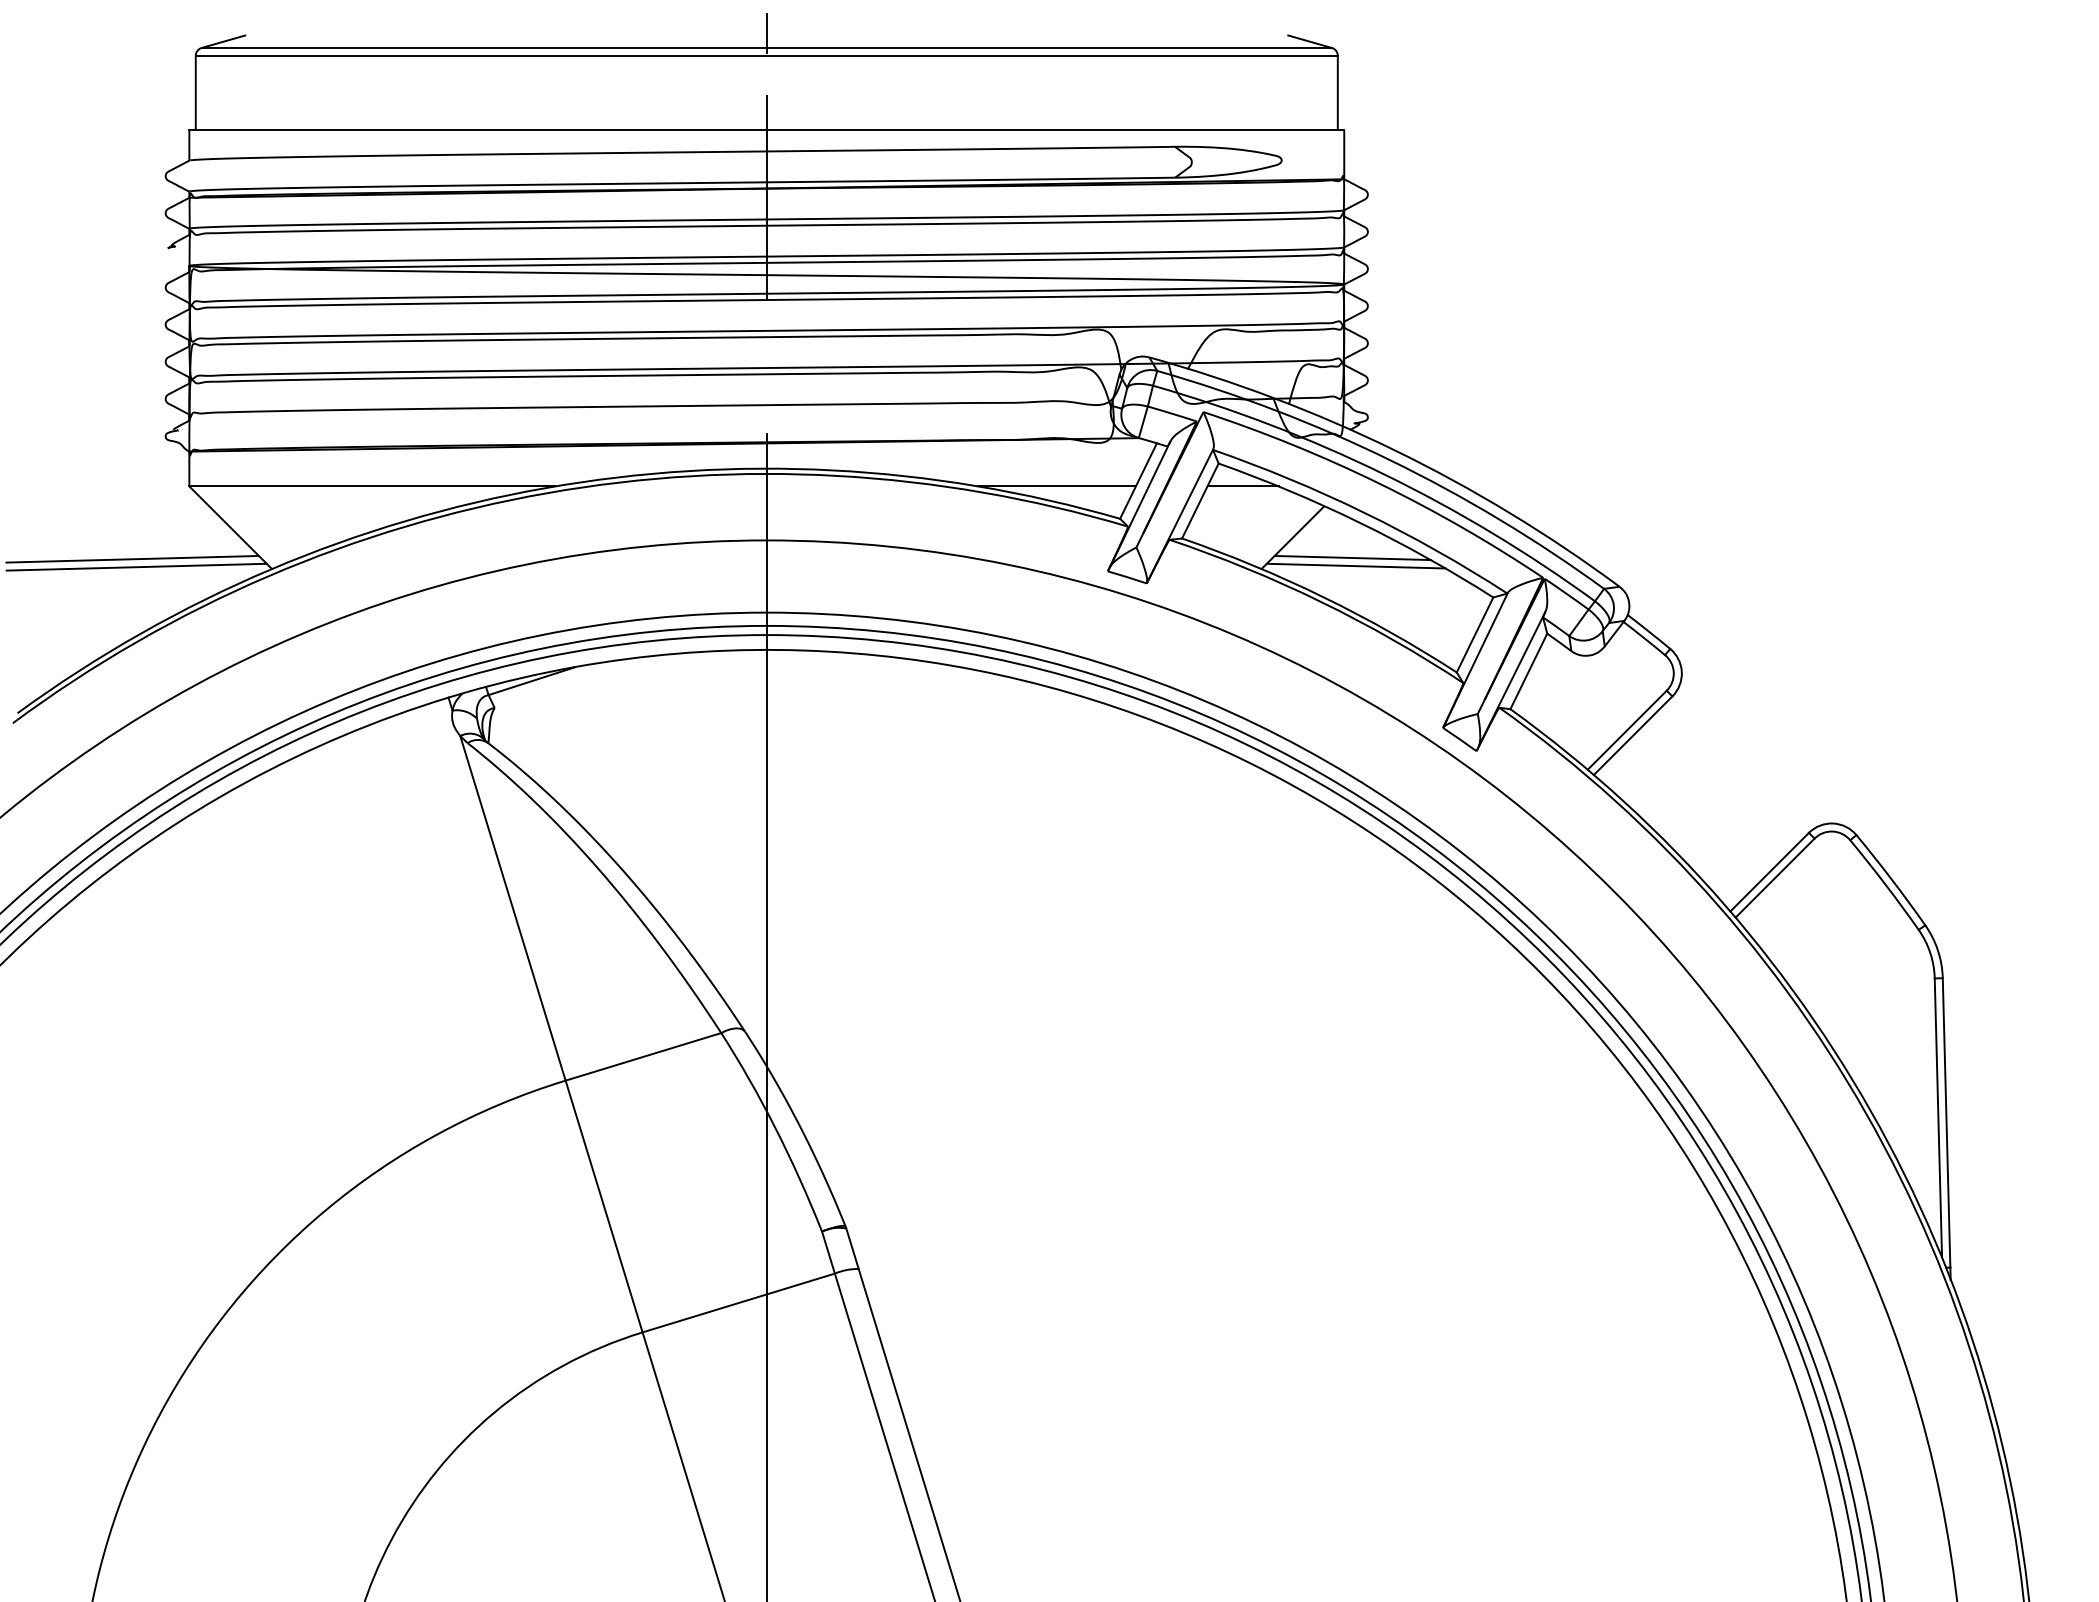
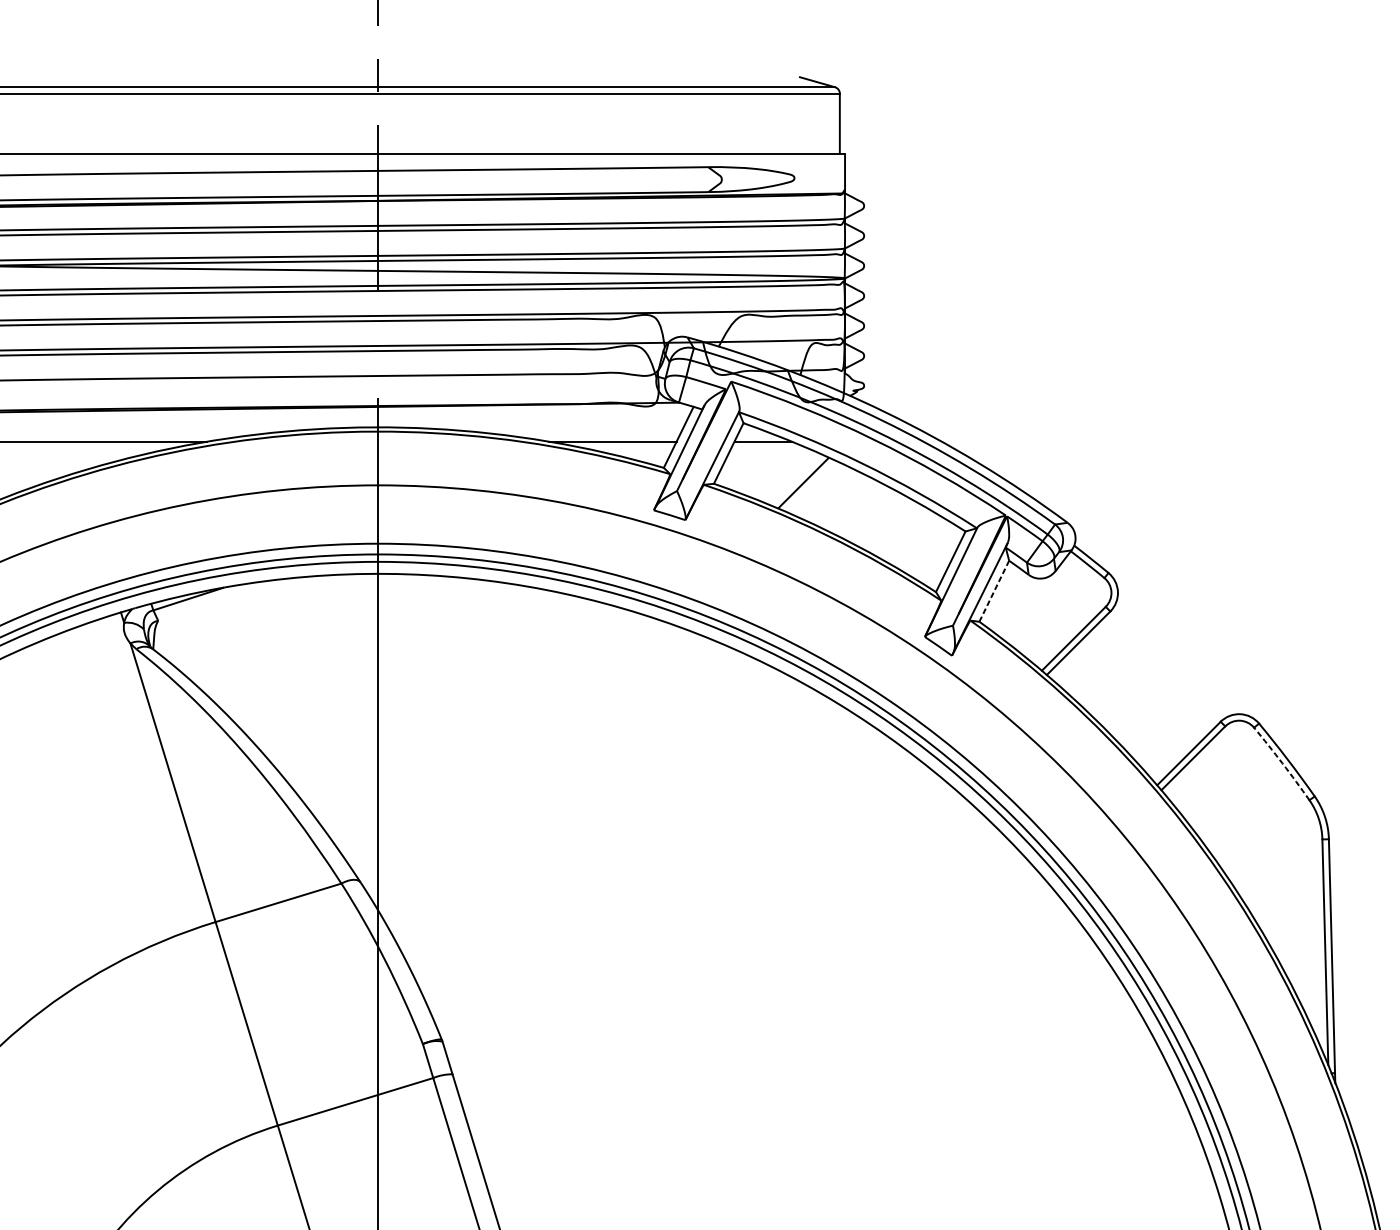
line: (1352, 557) -> (851, 499), removed
line: (1355, 565) -> (854, 505), removed
line: (1529, 671) -> (994, 591), solid -> dashed
arc: (1885, 884) -> (1282, 763), solid -> dashed

